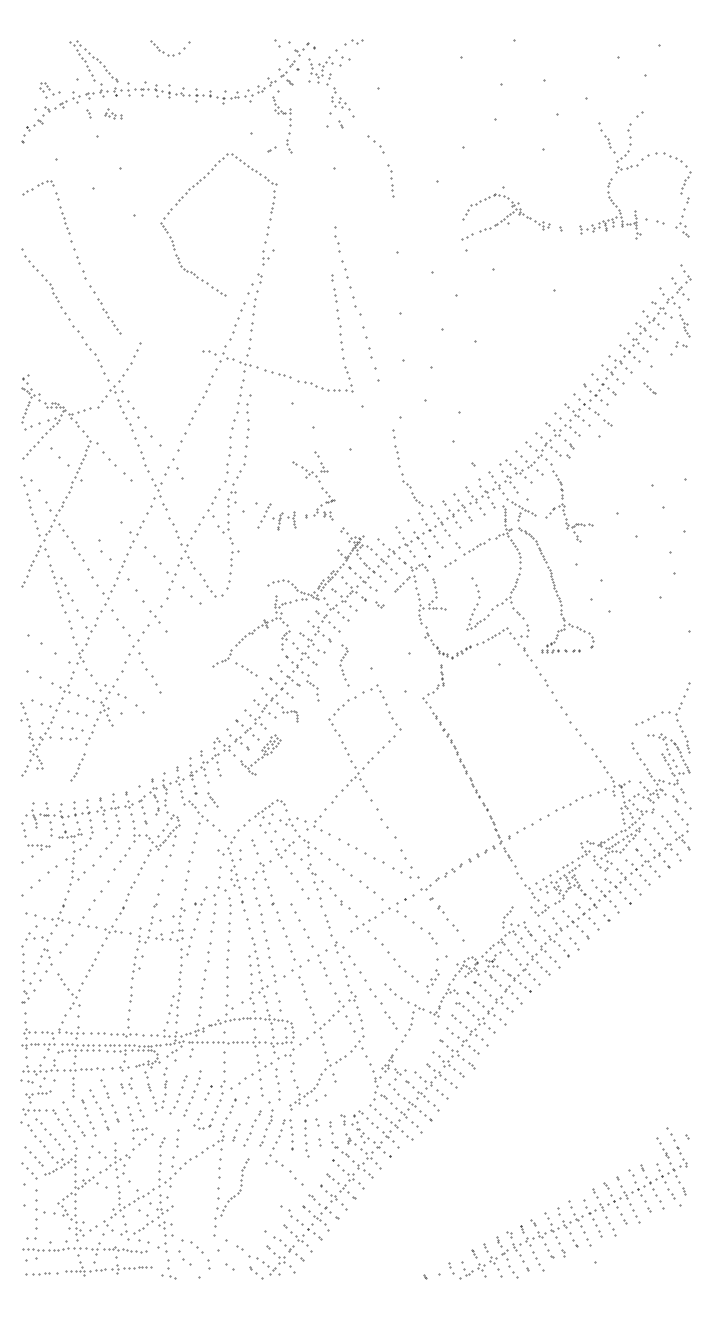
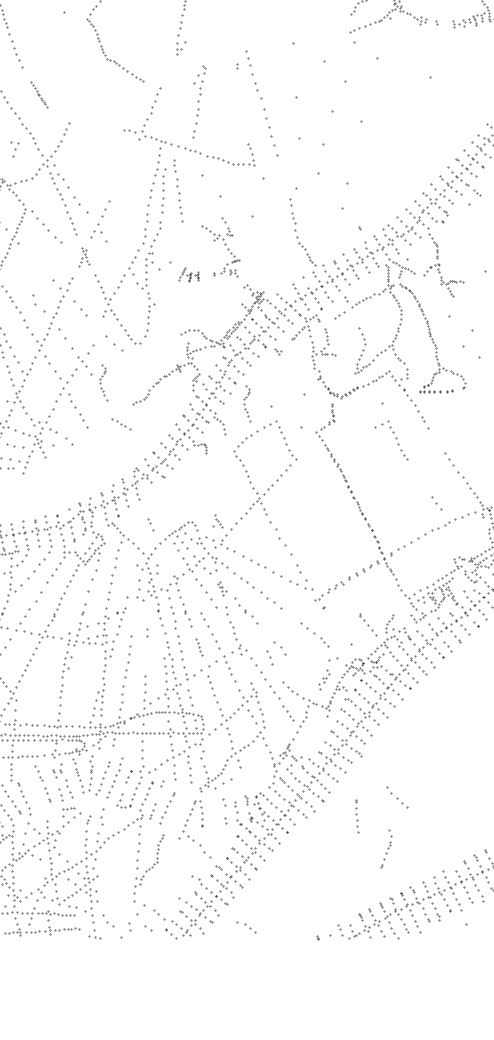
part: (337, 239) -> (241, 32), removed
part: (105, 309) -> (39, 93), size x0.6
part: (254, 314) -> (199, 101), moved
part: (338, 323) -> (177, 190), moved
part: (202, 396) -> (123, 169), removed
part: (156, 496) -> (83, 256), size x0.6
part: (276, 516) -> (188, 274), size x0.6
part: (171, 580) -> (14, 148), moved
part: (179, 641) -> (103, 383), added
part: (246, 669) -> (121, 424), moved
part: (509, 707) -> (391, 440), added
part: (561, 707) -> (436, 503), moved
part: (260, 754) -> (174, 481), removed
part: (77, 767) -> (14, 493), removed
part: (211, 799) -> (217, 521), moved
part: (254, 846) -> (150, 524), moved
part: (315, 876) -> (222, 588), size x0.6
part: (229, 905) -> (147, 613), removed
part: (214, 908) -> (134, 616), removed
part: (382, 913) -> (280, 620), removed
part: (447, 918) -> (367, 624), moved
part: (288, 943) -> (198, 646), size x0.6
part: (227, 954) -> (145, 656), removed
part: (343, 969) -> (269, 658), moved
part: (405, 970) -> (396, 797), moved
part: (99, 1109) -> (33, 791), removed
part: (266, 1123) -> (386, 848), moved
part: (306, 1138) -> (357, 816), moved
part: (192, 1246) -> (246, 927), moved

